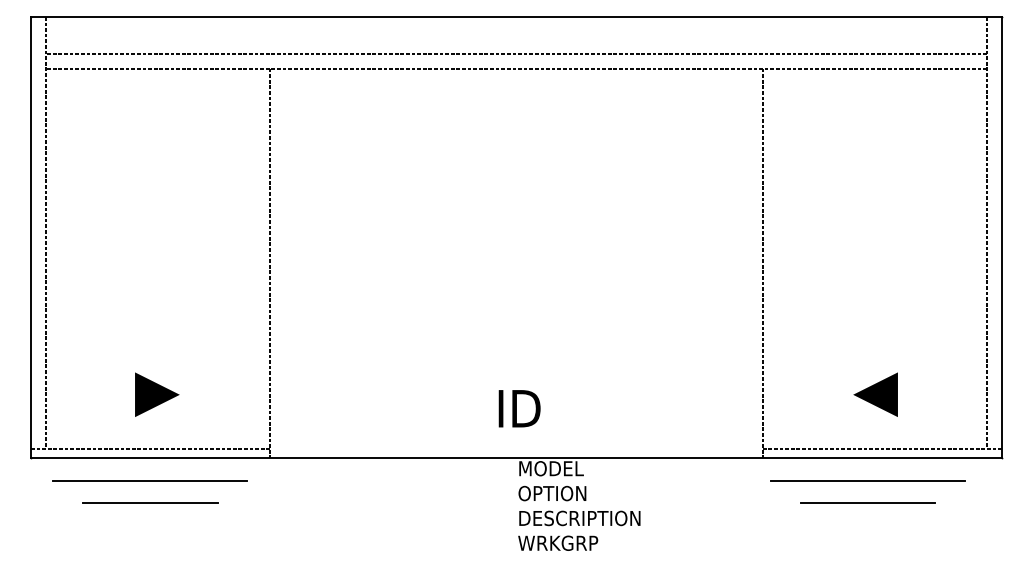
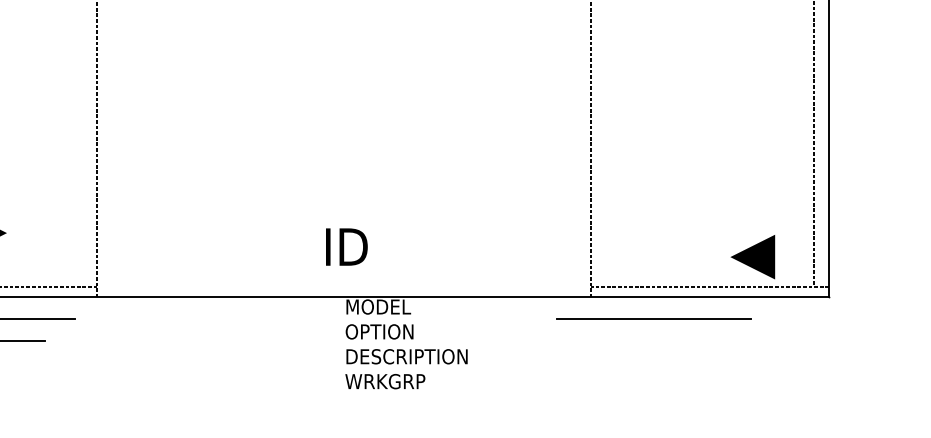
line: (875, 394) -> (752, 256), moved
line: (867, 480) -> (653, 318), moved
line: (867, 503) -> (694, 341), removed

